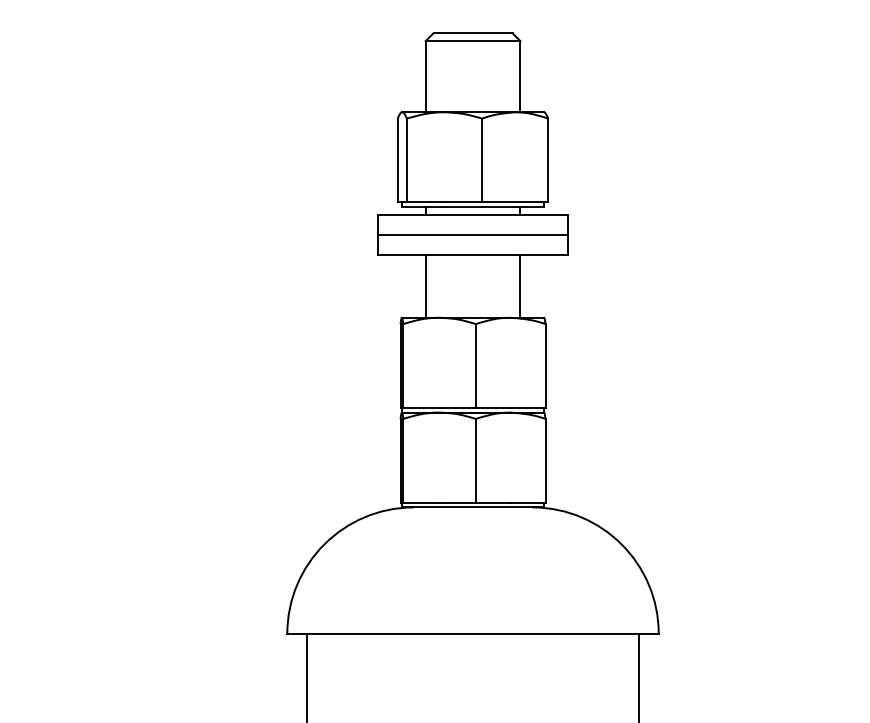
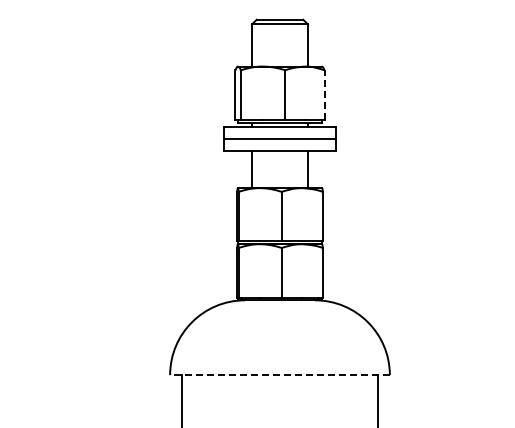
line: (548, 161) -> (324, 95), solid -> dashed
line: (473, 634) -> (280, 375), solid -> dashed

